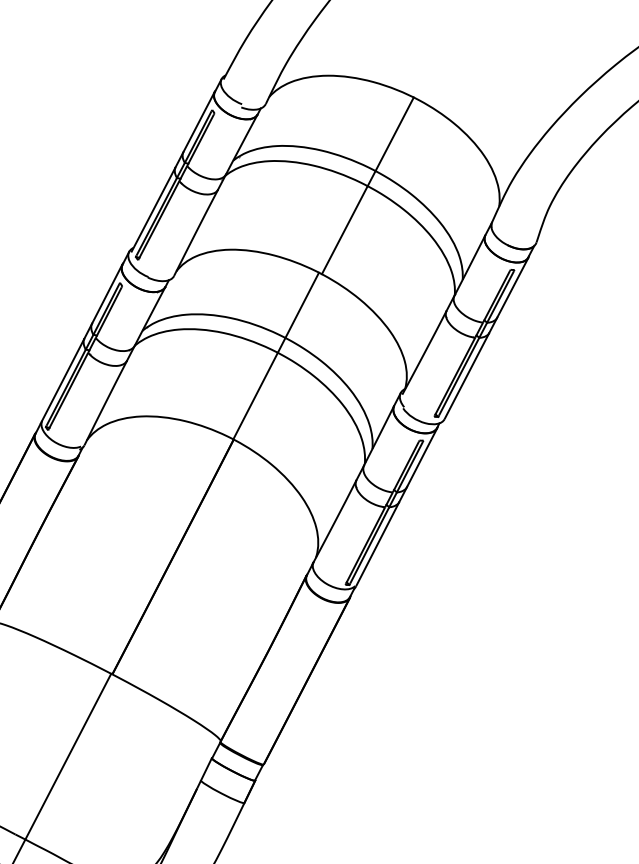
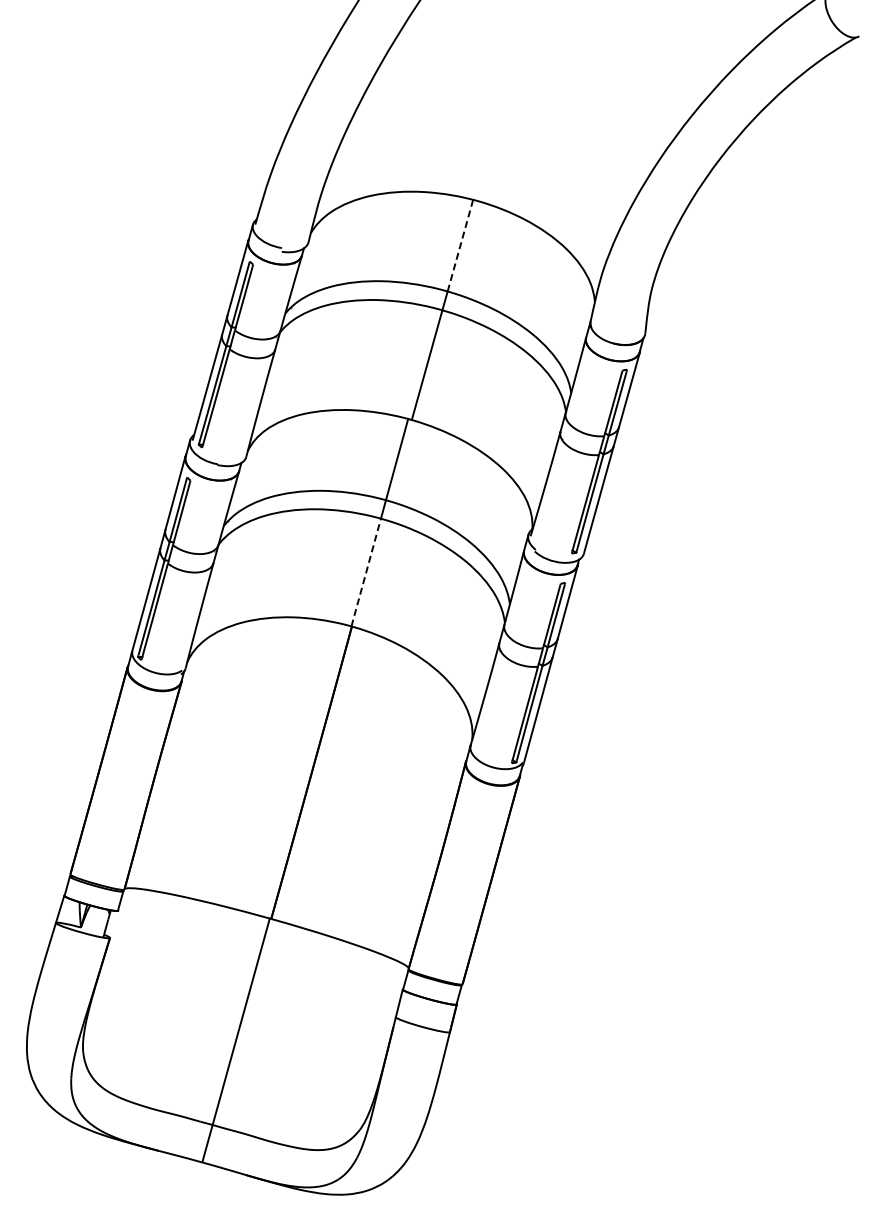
line: (394, 134) -> (460, 245), solid -> dashed
line: (255, 396) -> (366, 572), solid -> dashed

